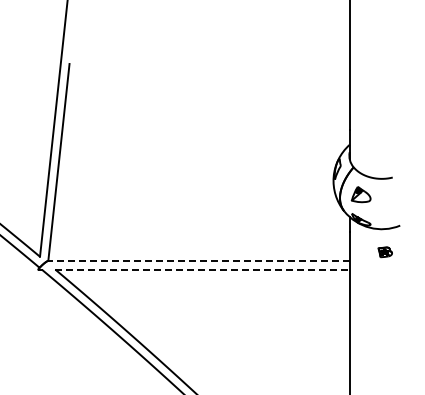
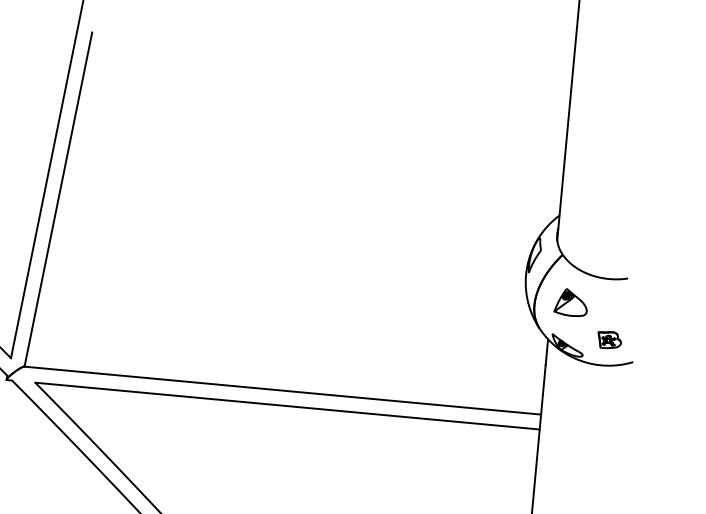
part: (384, 252) -> (608, 340), moved
line: (198, 260) -> (281, 389), dashed -> solid
line: (203, 269) -> (289, 405), dashed -> solid

